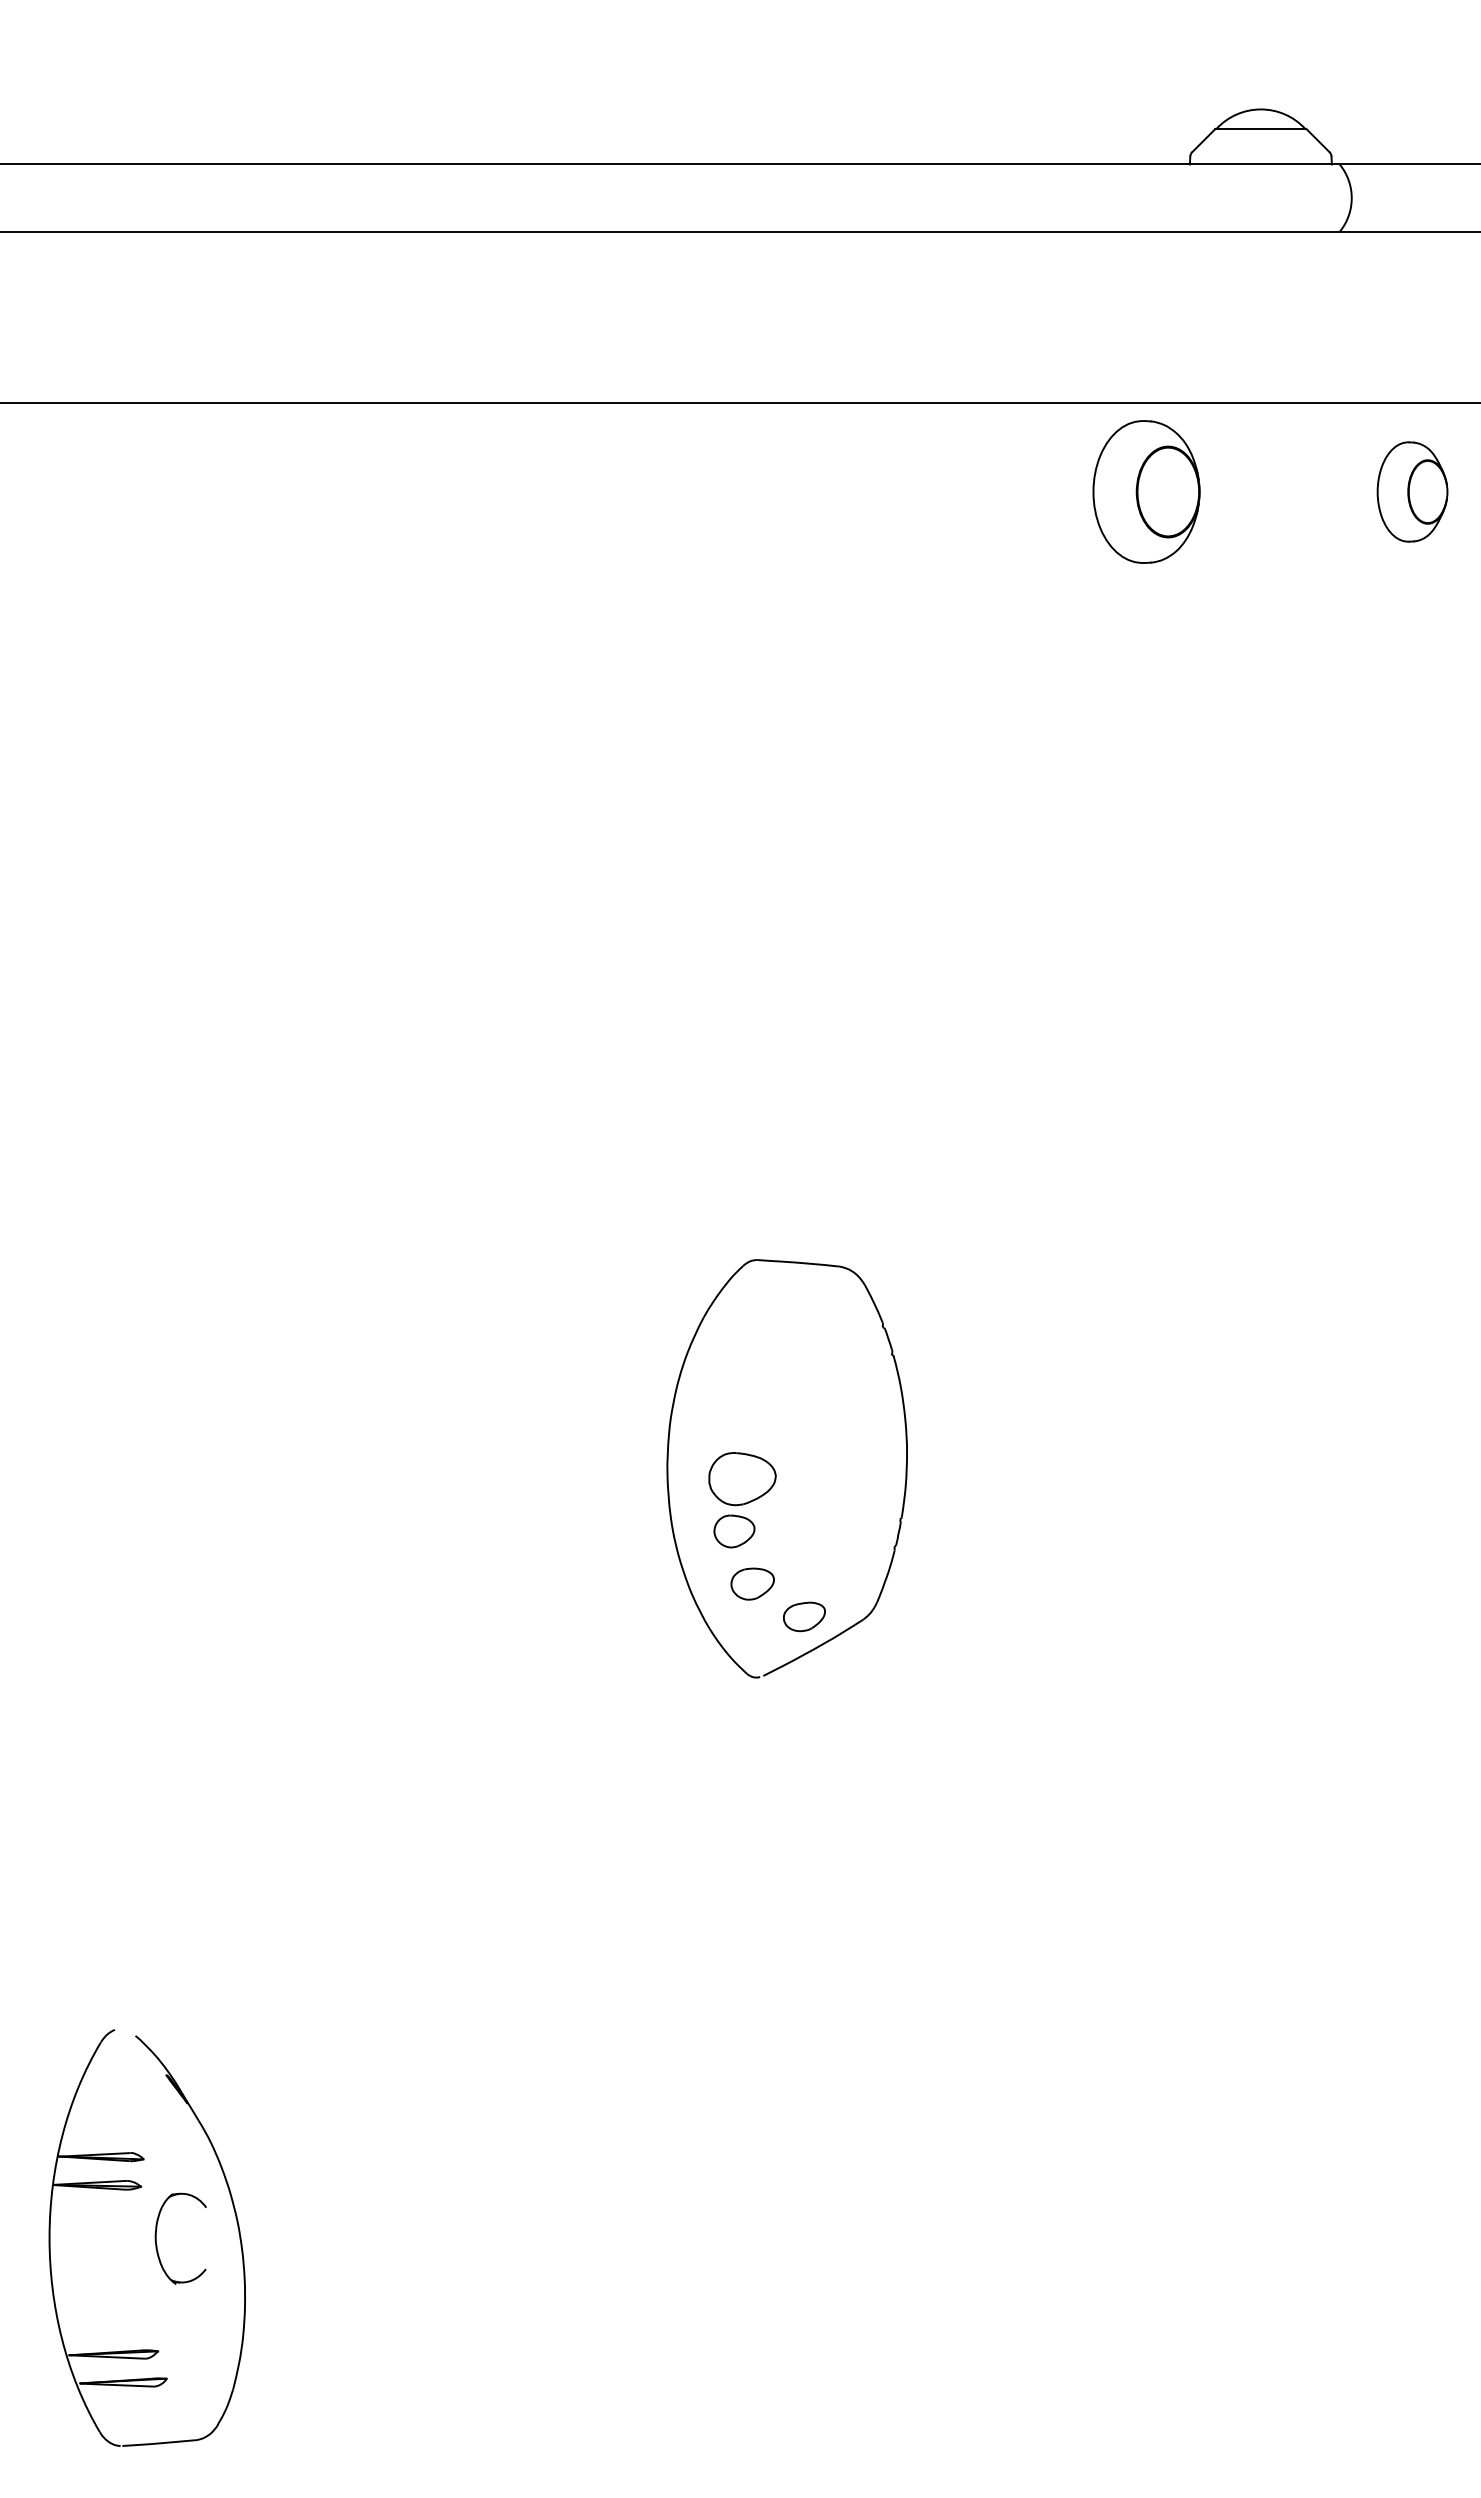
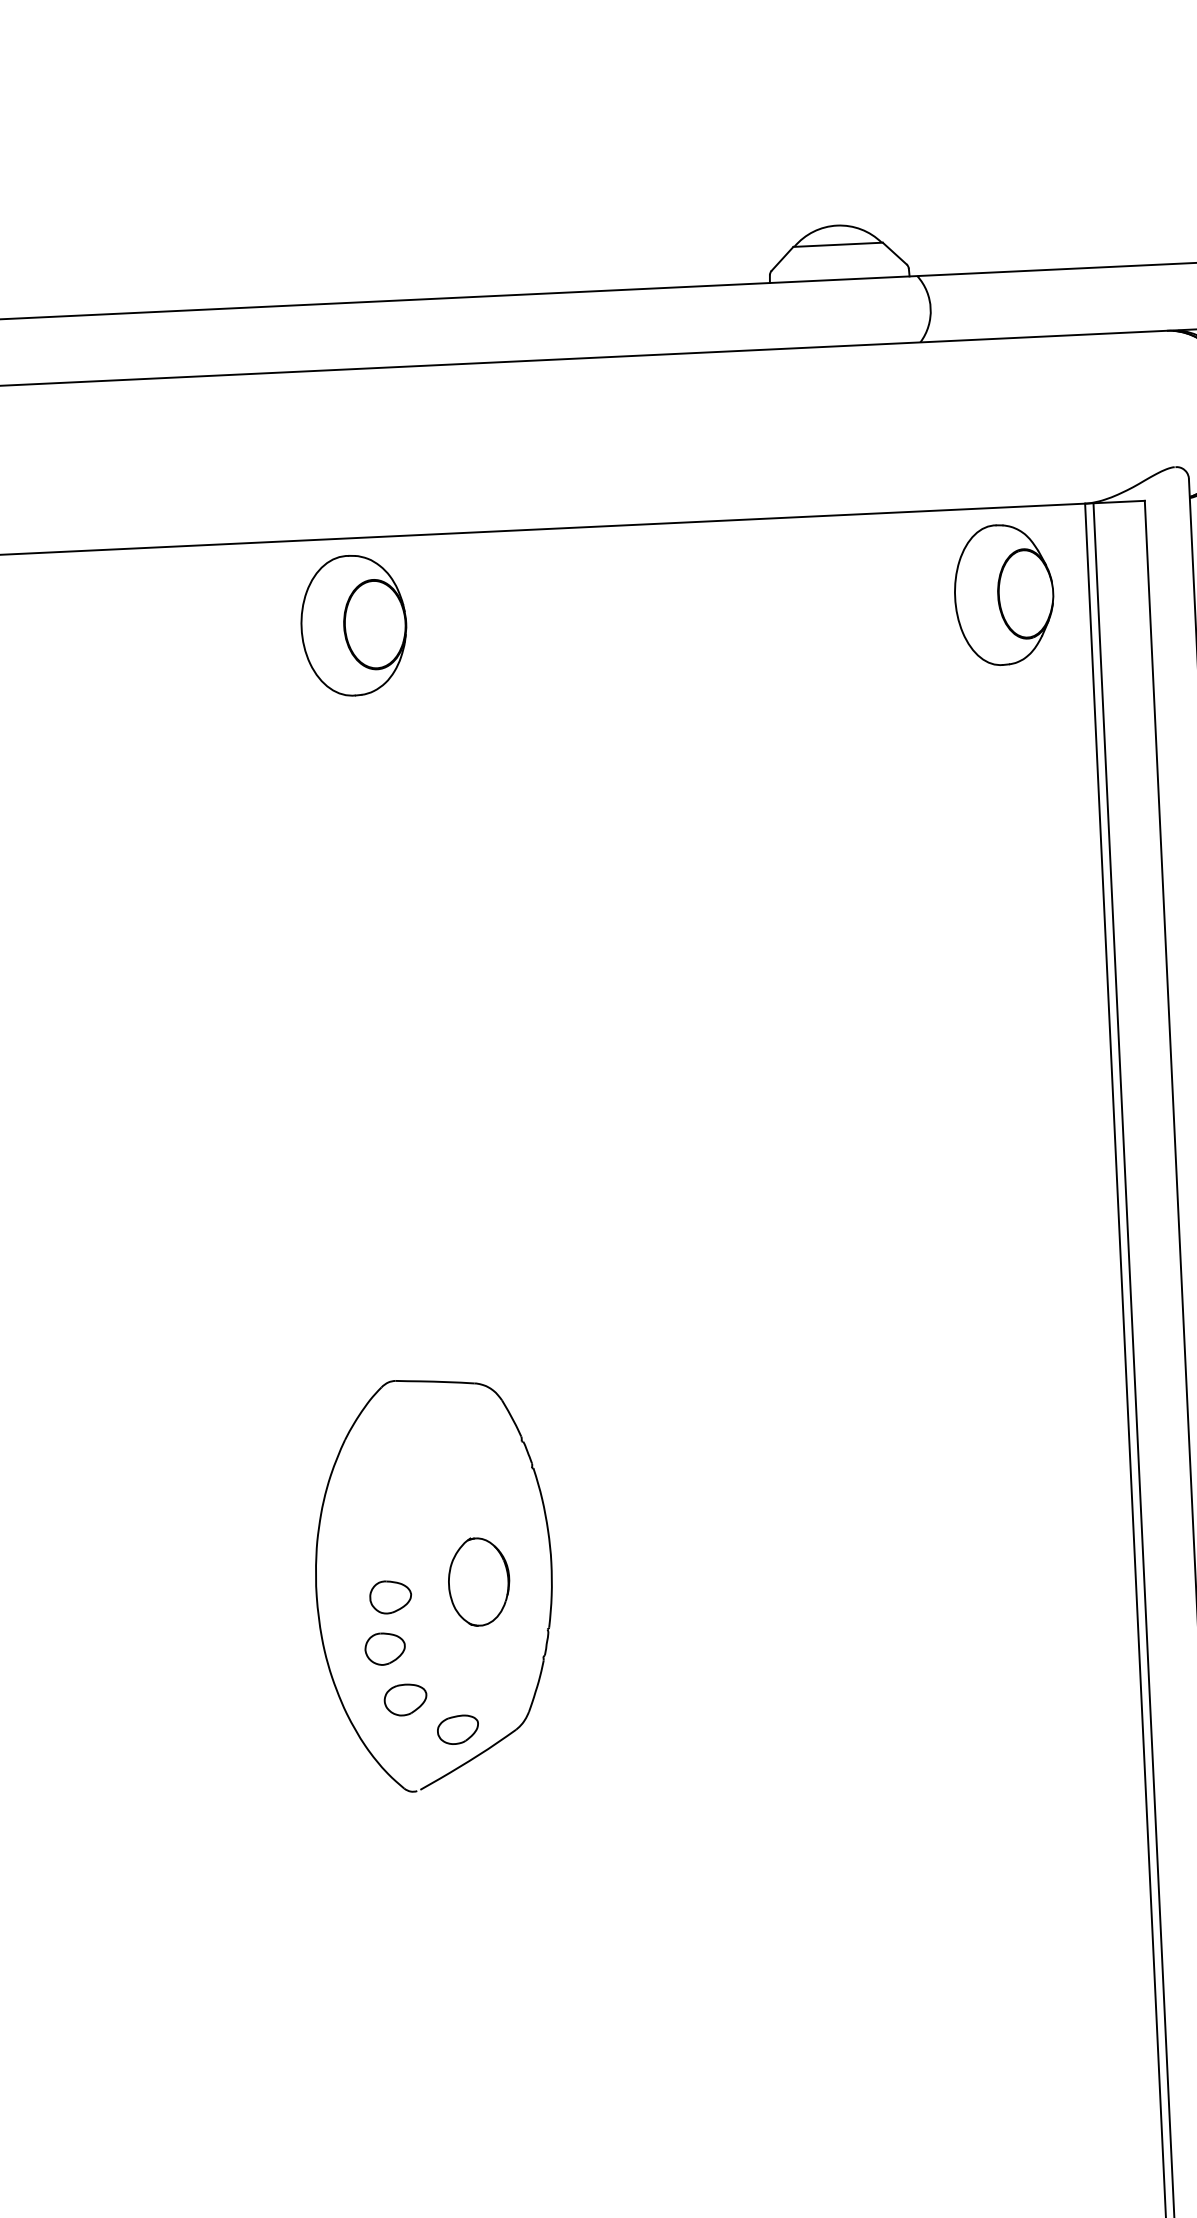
part: (1146, 491) -> (353, 625), moved
part: (1412, 491) -> (1004, 594), size x1.43
part: (832, 1467) -> (478, 1581), added
part: (742, 1479) -> (390, 1597), size x0.62

